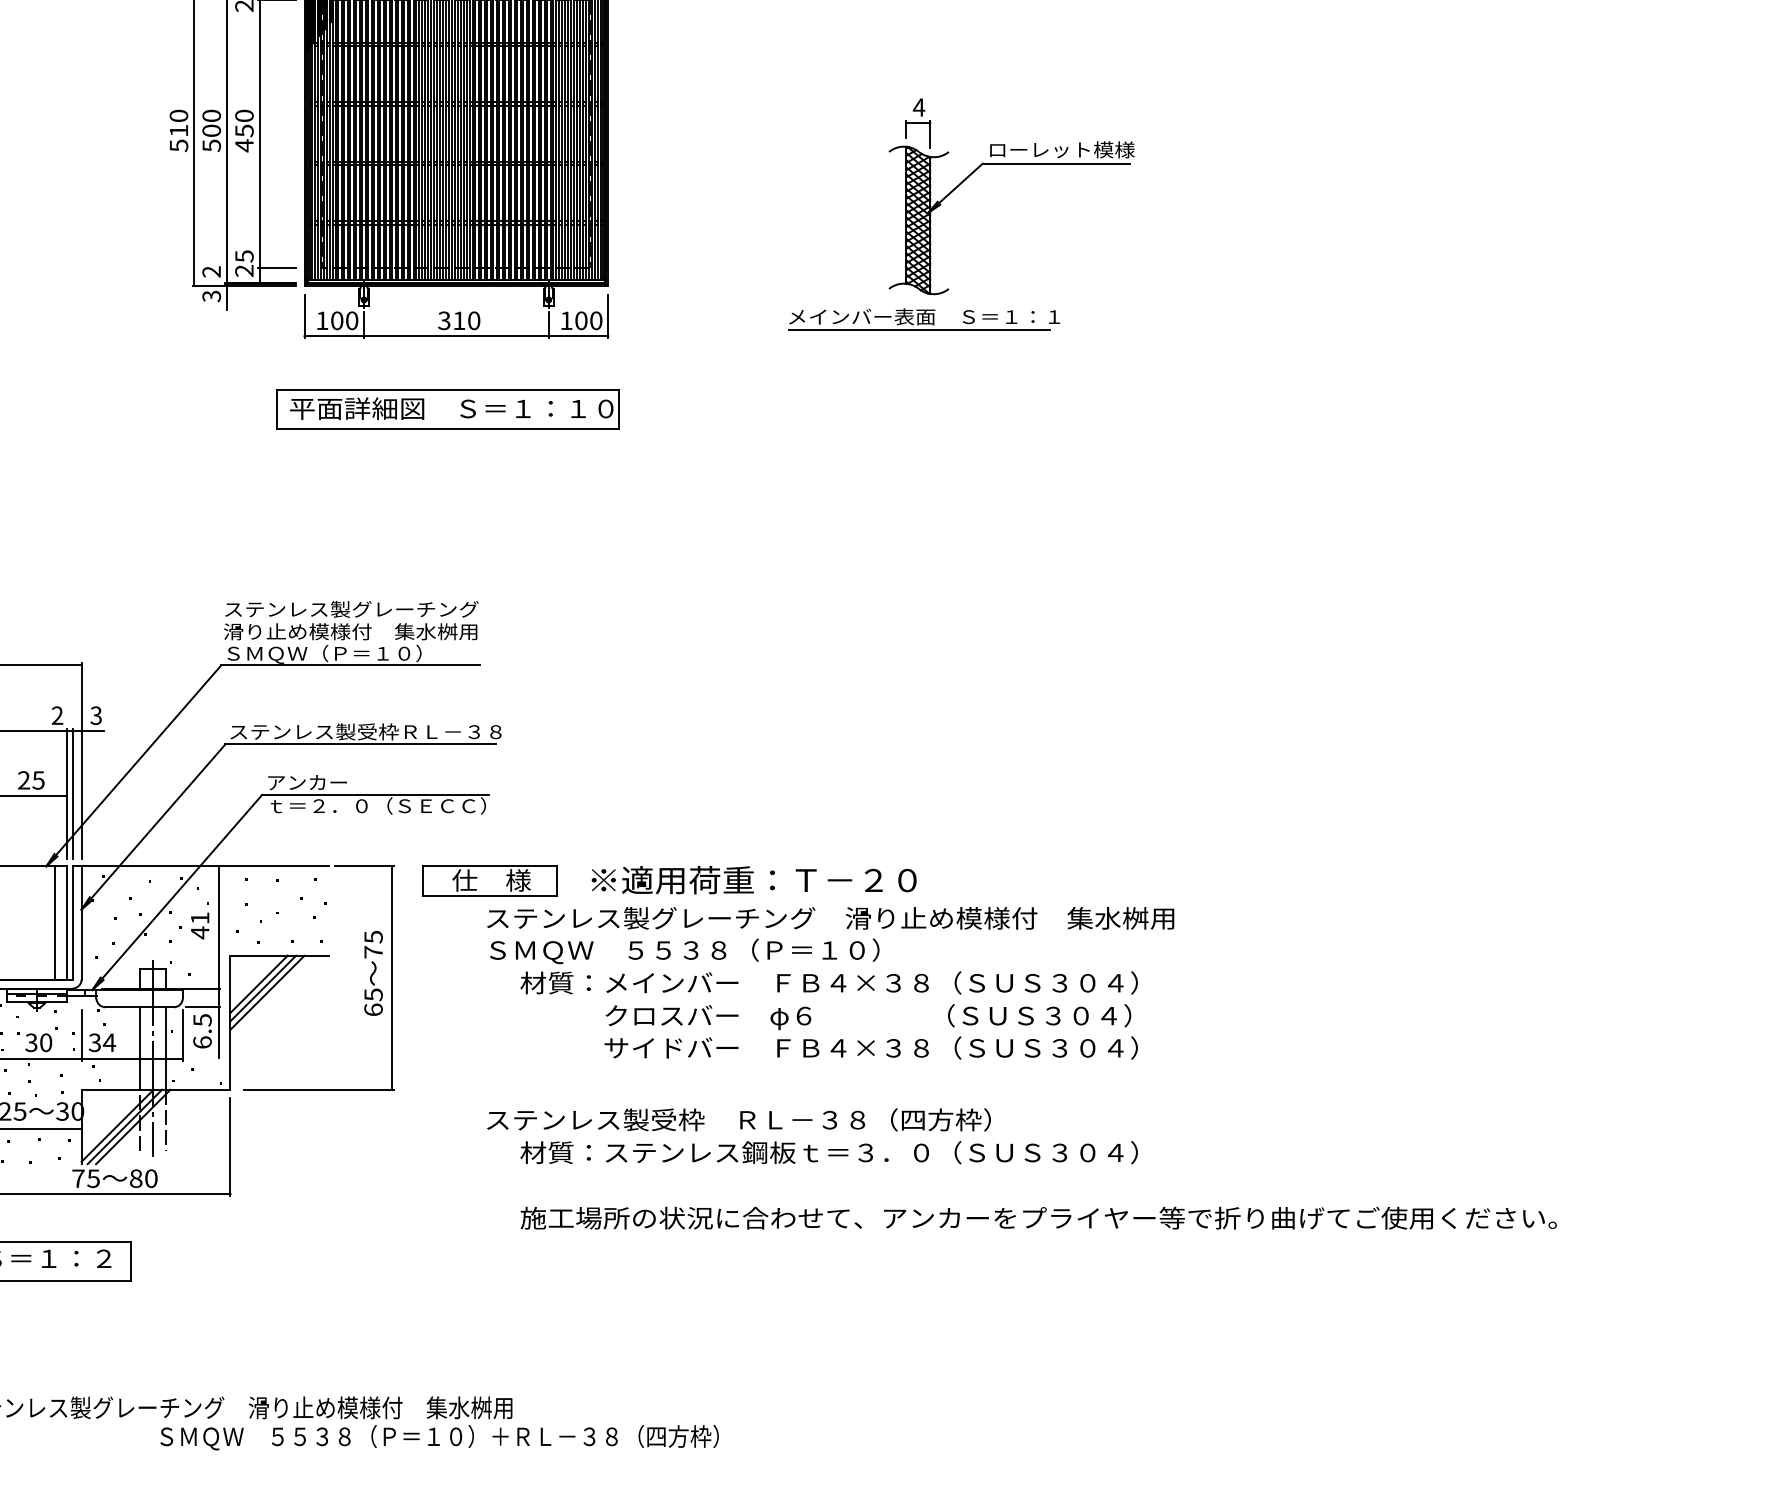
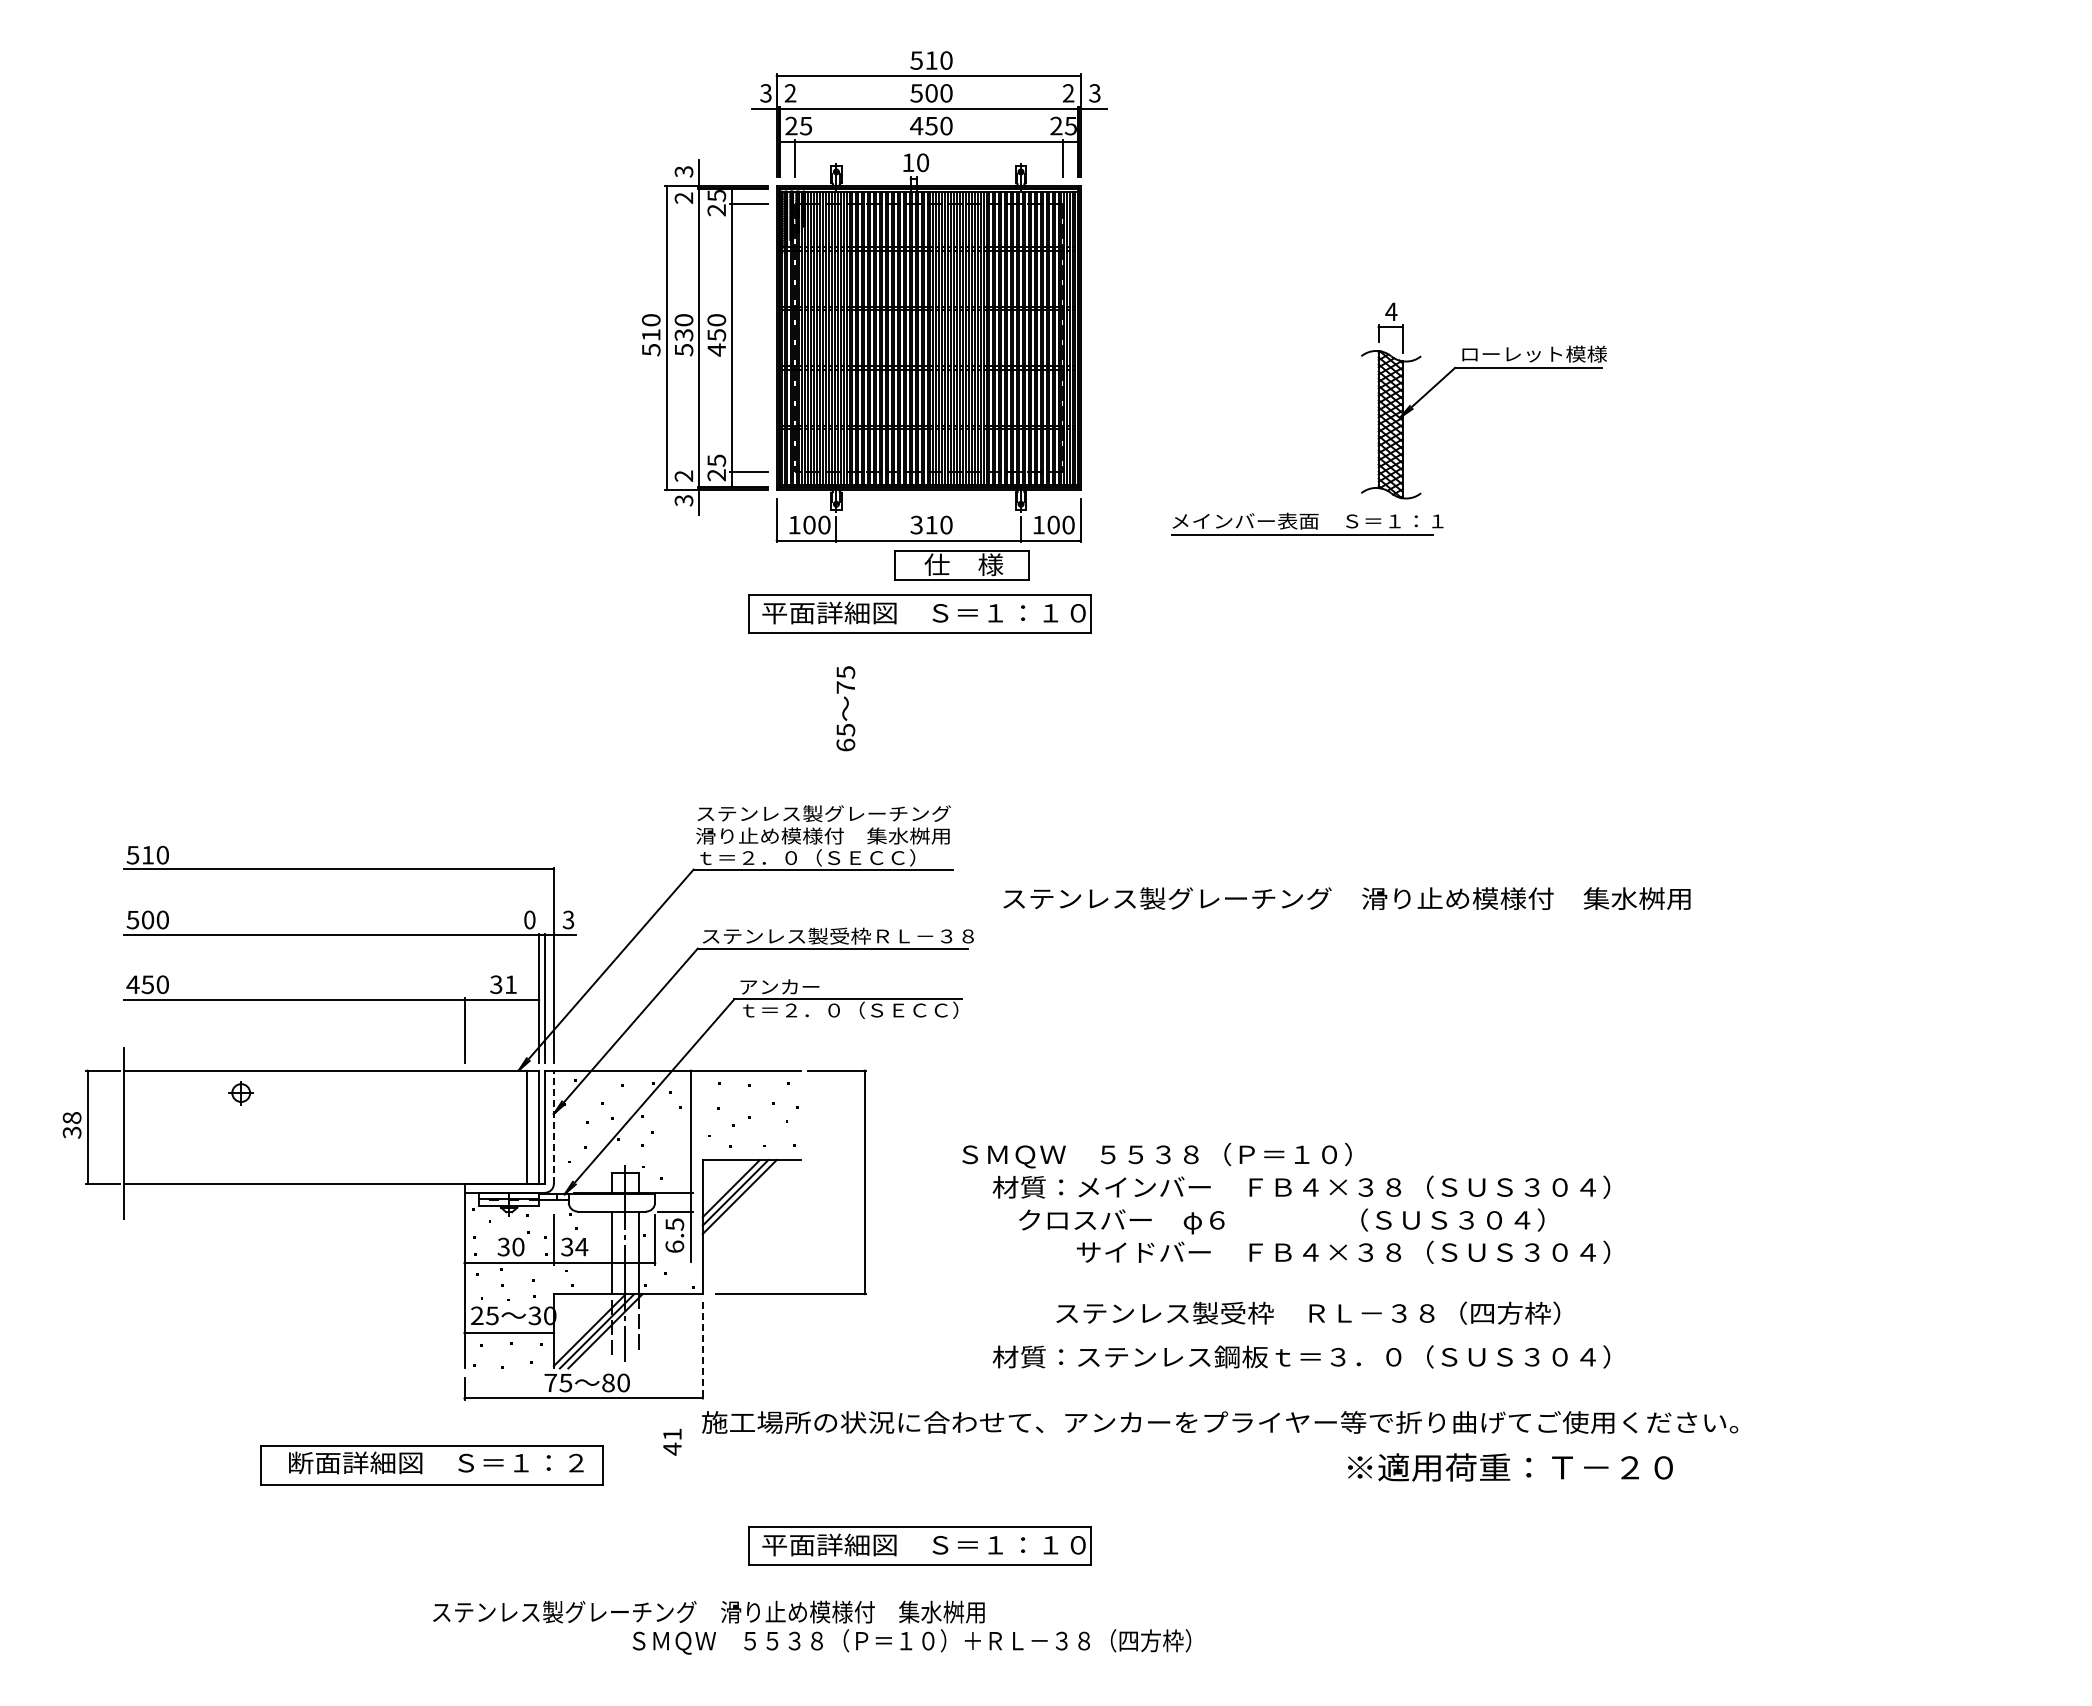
text: (211, 131) -> (683, 335), 500 -> 530
part: (924, 319) -> (1307, 523), moved
text: (335, 654) -> (807, 858), ＳＭＱＷ（Ｐ＝１０） -> ｔ＝２．０（ＳＥＣＣ）
text: (57, 715) -> (529, 919), 2 -> 0
text: (31, 780) -> (503, 984), 25 -> 31
text: (754, 880) -> (1510, 1467), moved
part: (489, 881) -> (961, 565), moved
text: (830, 918) -> (1346, 898), moved
line: (81, 923) -> (553, 1127), solid -> dashed
text: (200, 926) -> (672, 1442), moved
text: (373, 973) -> (845, 708), moved
text: (868, 1017) -> (1281, 1221), moved
text: (739, 1119) -> (1308, 1312), moved
line: (230, 1147) -> (702, 1351), solid -> dashed
text: (1039, 1218) -> (1220, 1422), moved
part: (447, 1341) -> (919, 1545), added

